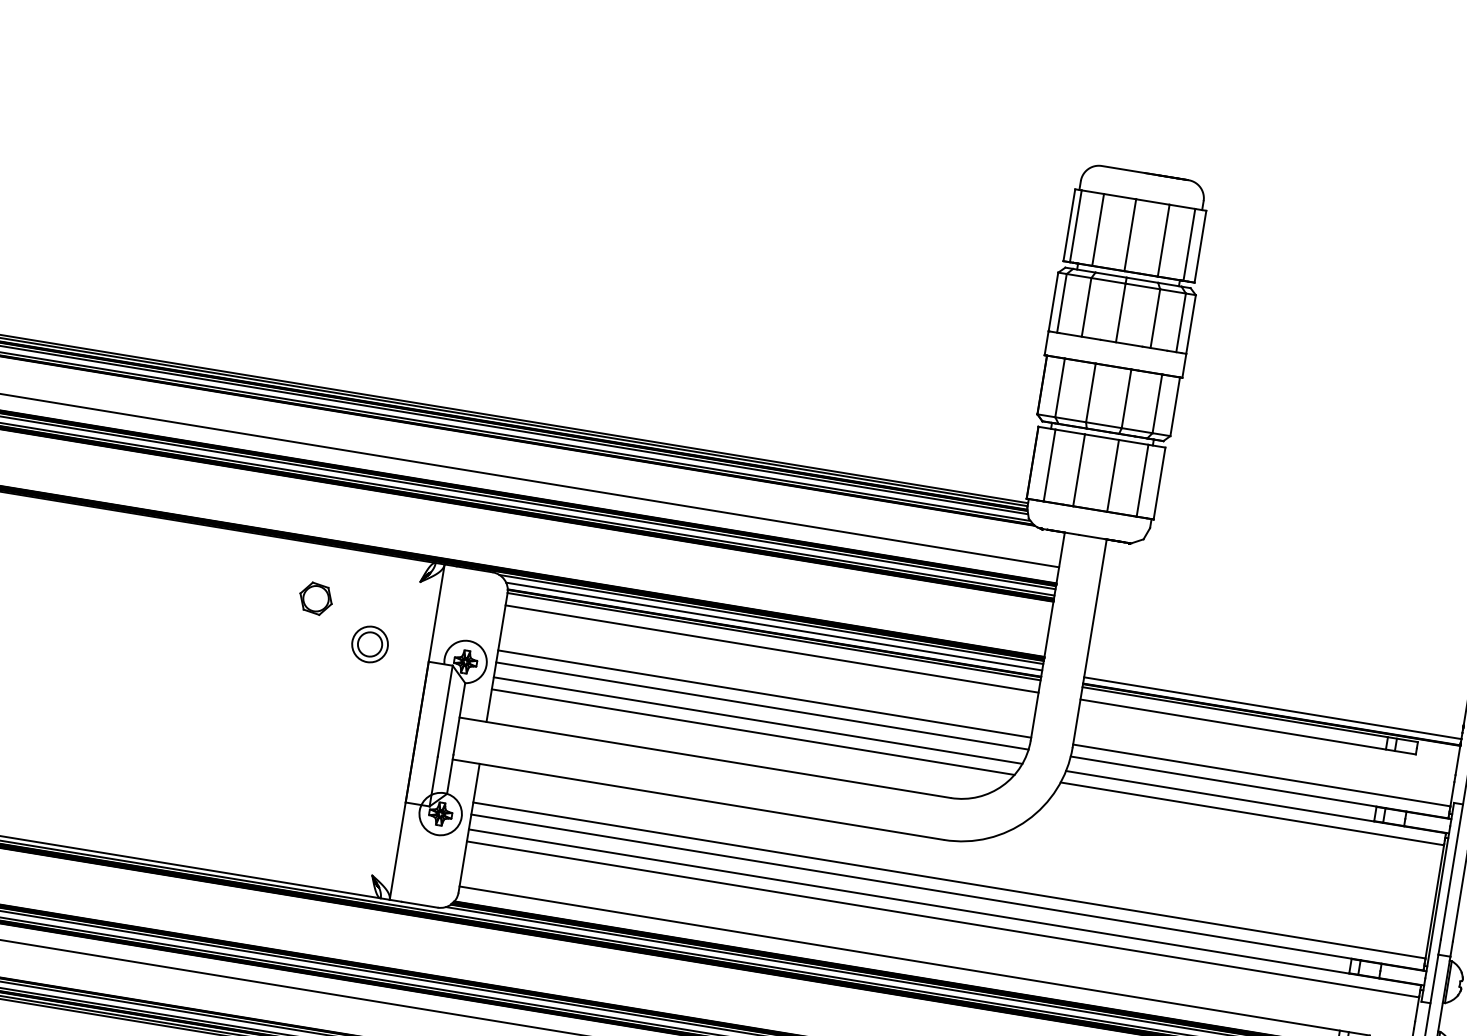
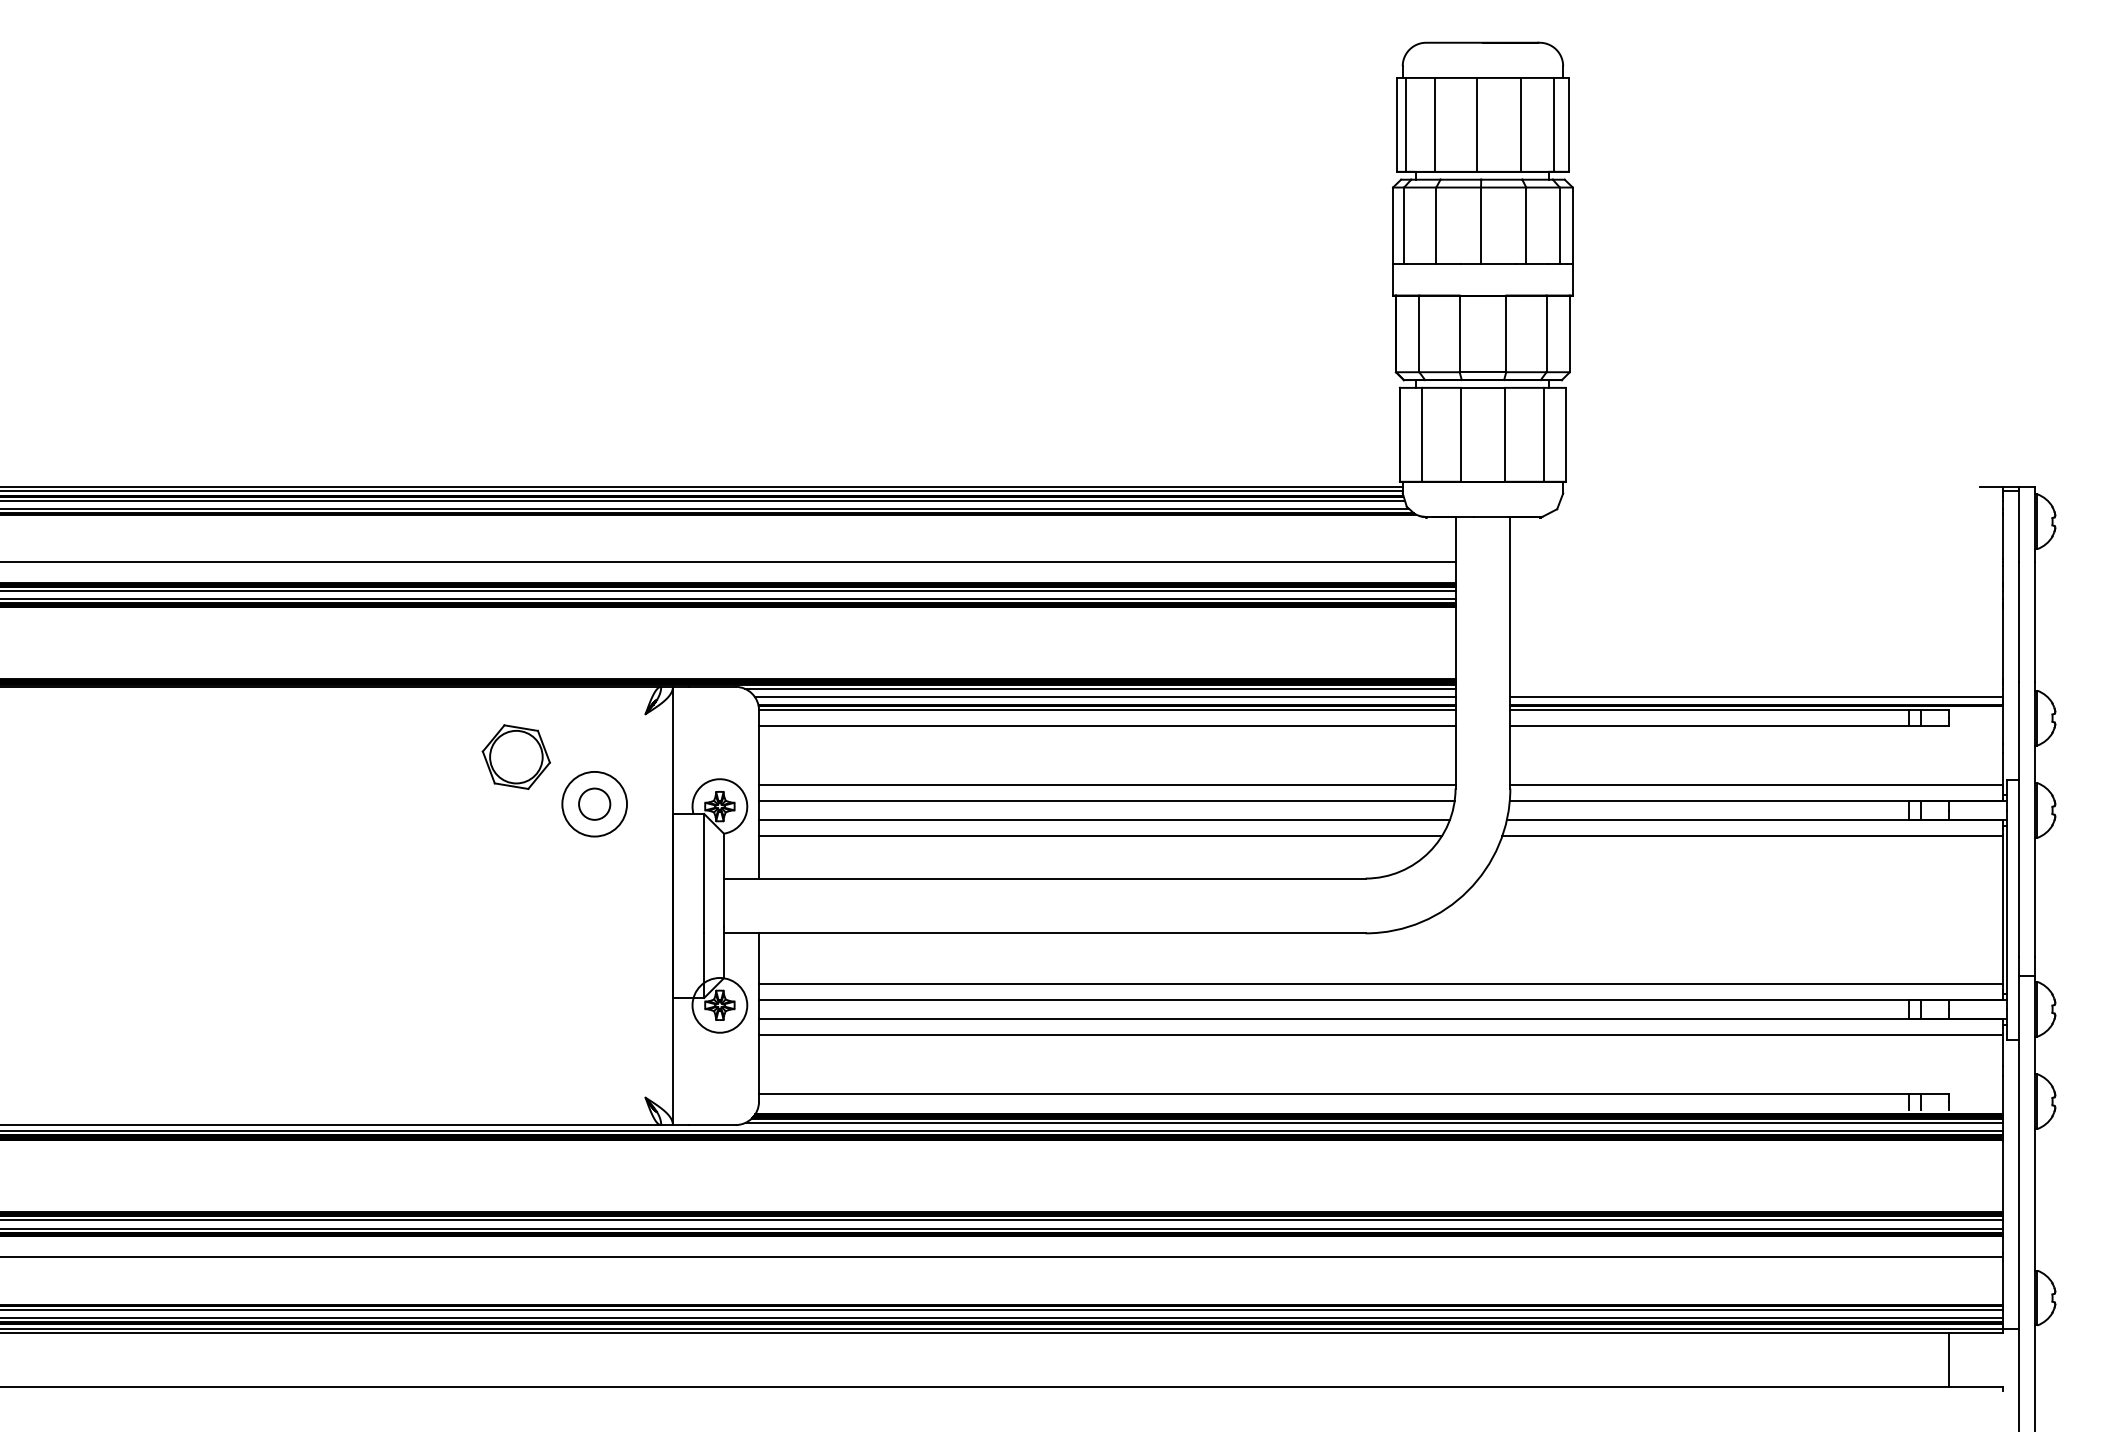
part: (316, 598) -> (516, 757), size x1.6
circle: (369, 644) -> (594, 804), size x1.4

